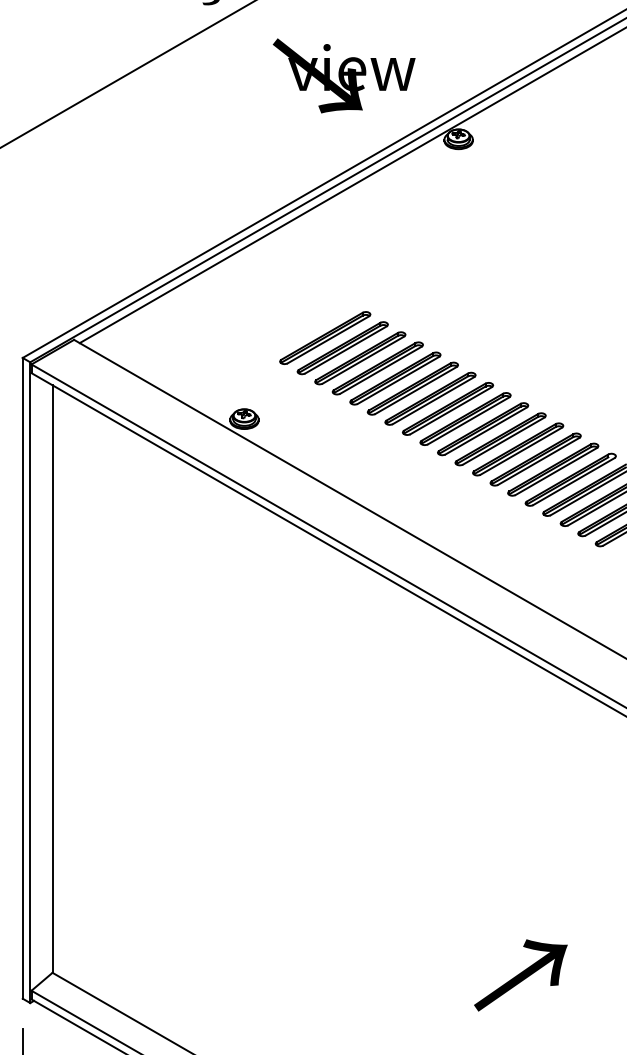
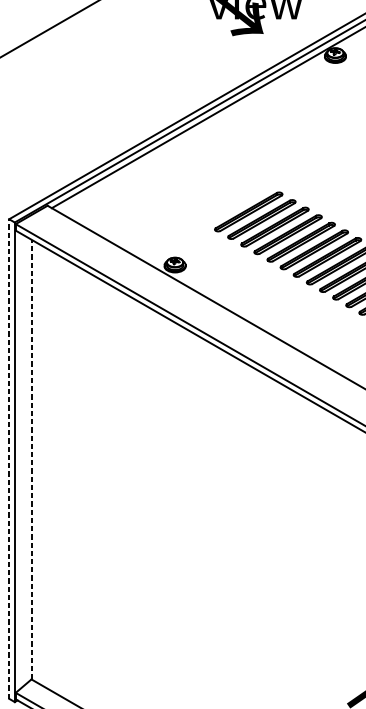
part: (325, 337) -> (235, 203), removed
line: (22, 677) -> (9, 458), solid -> dashed
line: (52, 679) -> (31, 459), solid -> dashed

